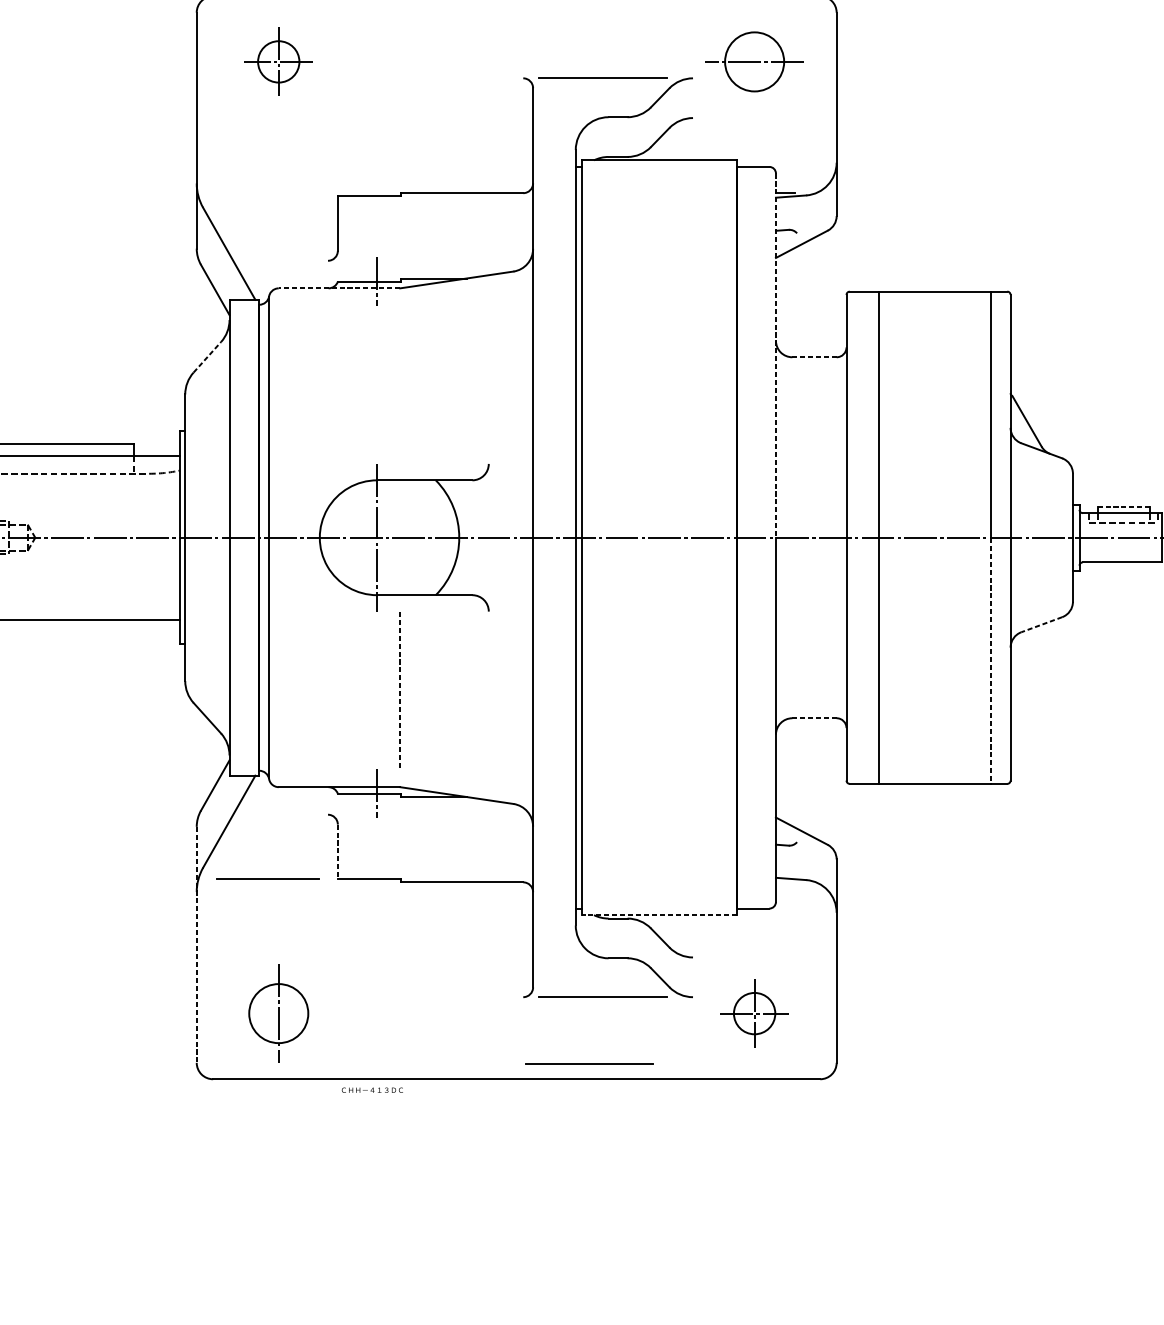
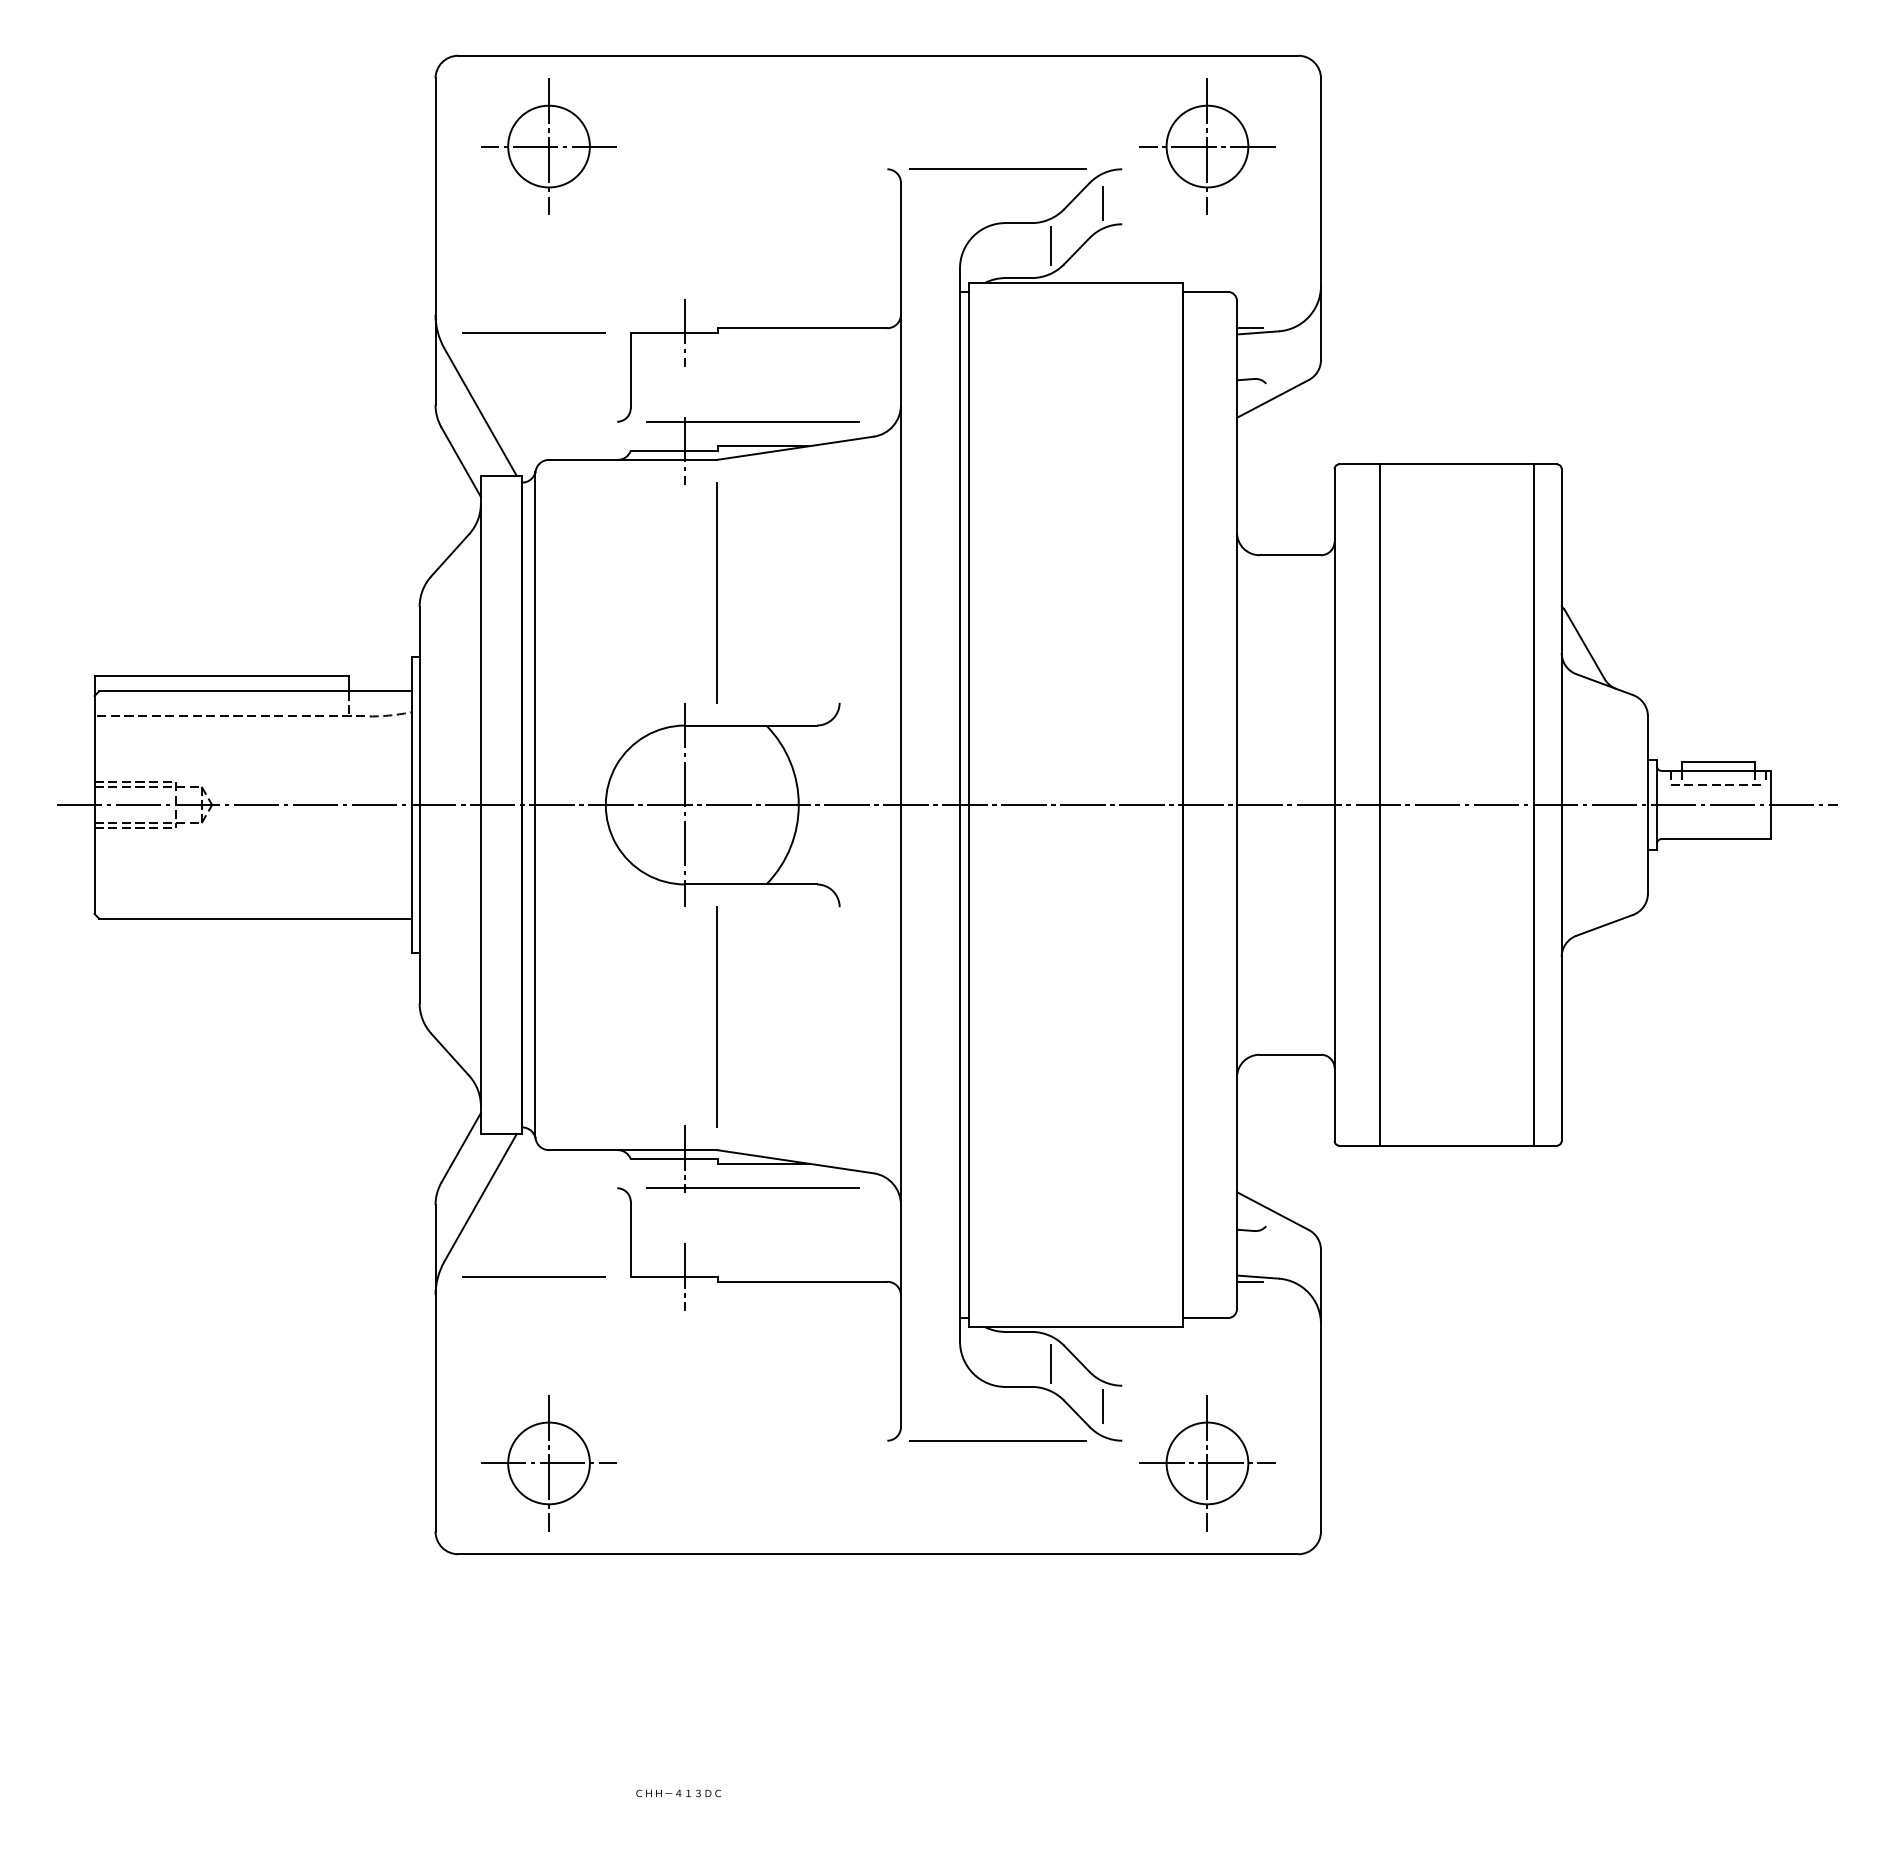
part: (278, 61) -> (548, 146), size x1.43
line: (754, 61) -> (1207, 146), added
line: (679, 103) -> (1103, 203), added
line: (641, 133) -> (1050, 245), added
line: (267, 196) -> (533, 332), added
line: (377, 196) -> (685, 332), added
line: (425, 260) -> (752, 421), added
line: (339, 288) -> (632, 459), dashed -> solid
line: (207, 356) -> (450, 554), dashed -> solid
line: (775, 356) -> (1236, 553), dashed -> solid
line: (814, 357) -> (1290, 555), dashed -> solid
line: (400, 384) -> (717, 592), added
line: (1123, 506) -> (1718, 761), dashed -> solid
line: (1041, 624) -> (1604, 925), dashed -> solid
line: (990, 660) -> (1534, 975), dashed -> solid
line: (400, 691) -> (717, 1017), dashed -> solid
line: (814, 718) -> (1290, 1054), dashed -> solid
line: (425, 814) -> (752, 1188), added
line: (337, 851) -> (630, 1239), dashed -> solid
line: (377, 879) -> (685, 1277), added
line: (784, 882) -> (1249, 1281), added
line: (659, 915) -> (1075, 1327), dashed -> solid
line: (641, 941) -> (1050, 1363), added
line: (196, 945) -> (435, 1368), dashed -> solid
line: (679, 971) -> (1103, 1405), added
line: (278, 1013) -> (548, 1463), added
part: (754, 1013) -> (1207, 1463), size x1.43
line: (589, 1064) -> (978, 1533), removed
text: (372, 1090) -> (678, 1793), moved

